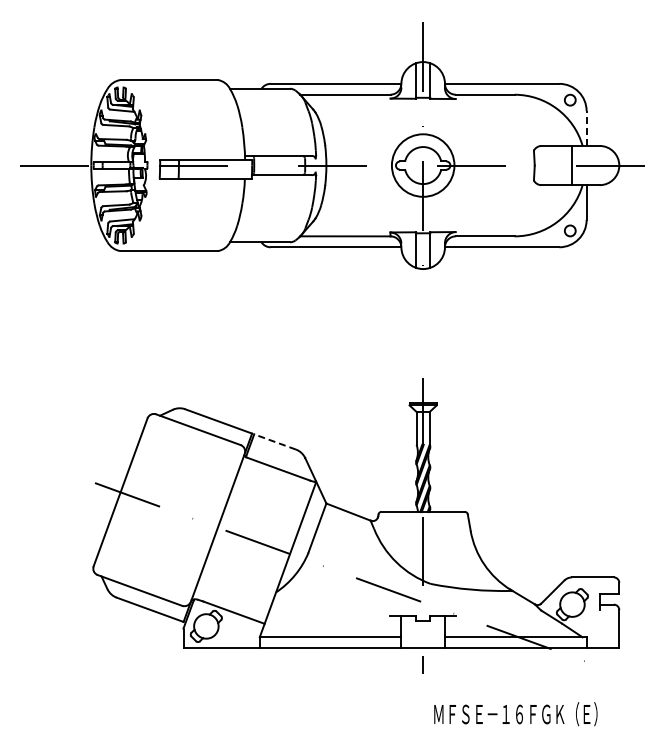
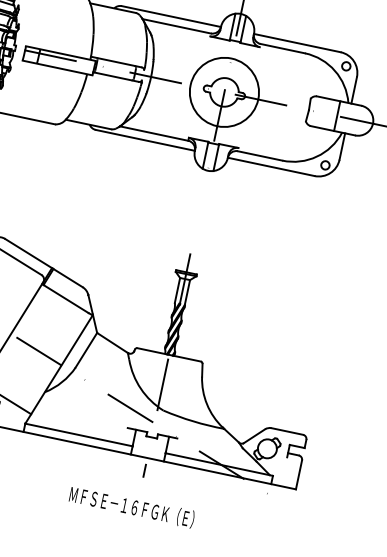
line: (586, 128) -> (354, 90), dashed -> solid
circle: (422, 165) -> (223, 92), size x1.43
line: (274, 441) -> (67, 277), dashed -> solid
text: (515, 714) -> (131, 507), moved

